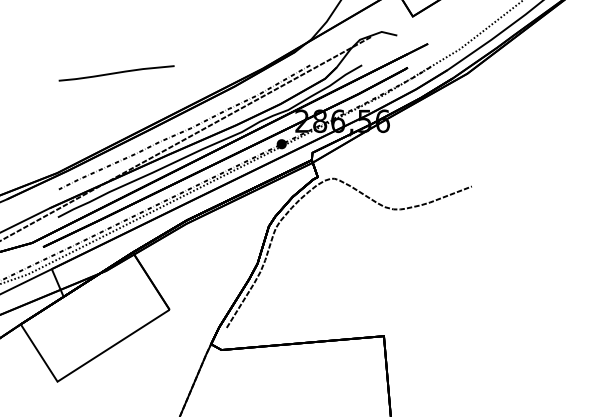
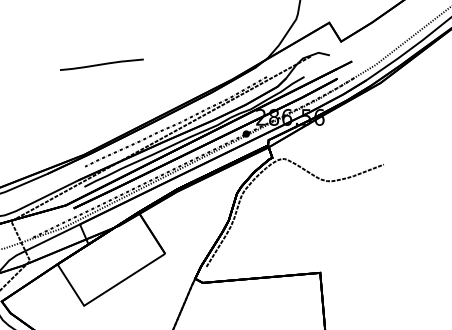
line: (116, 73) -> (101, 64), moved

